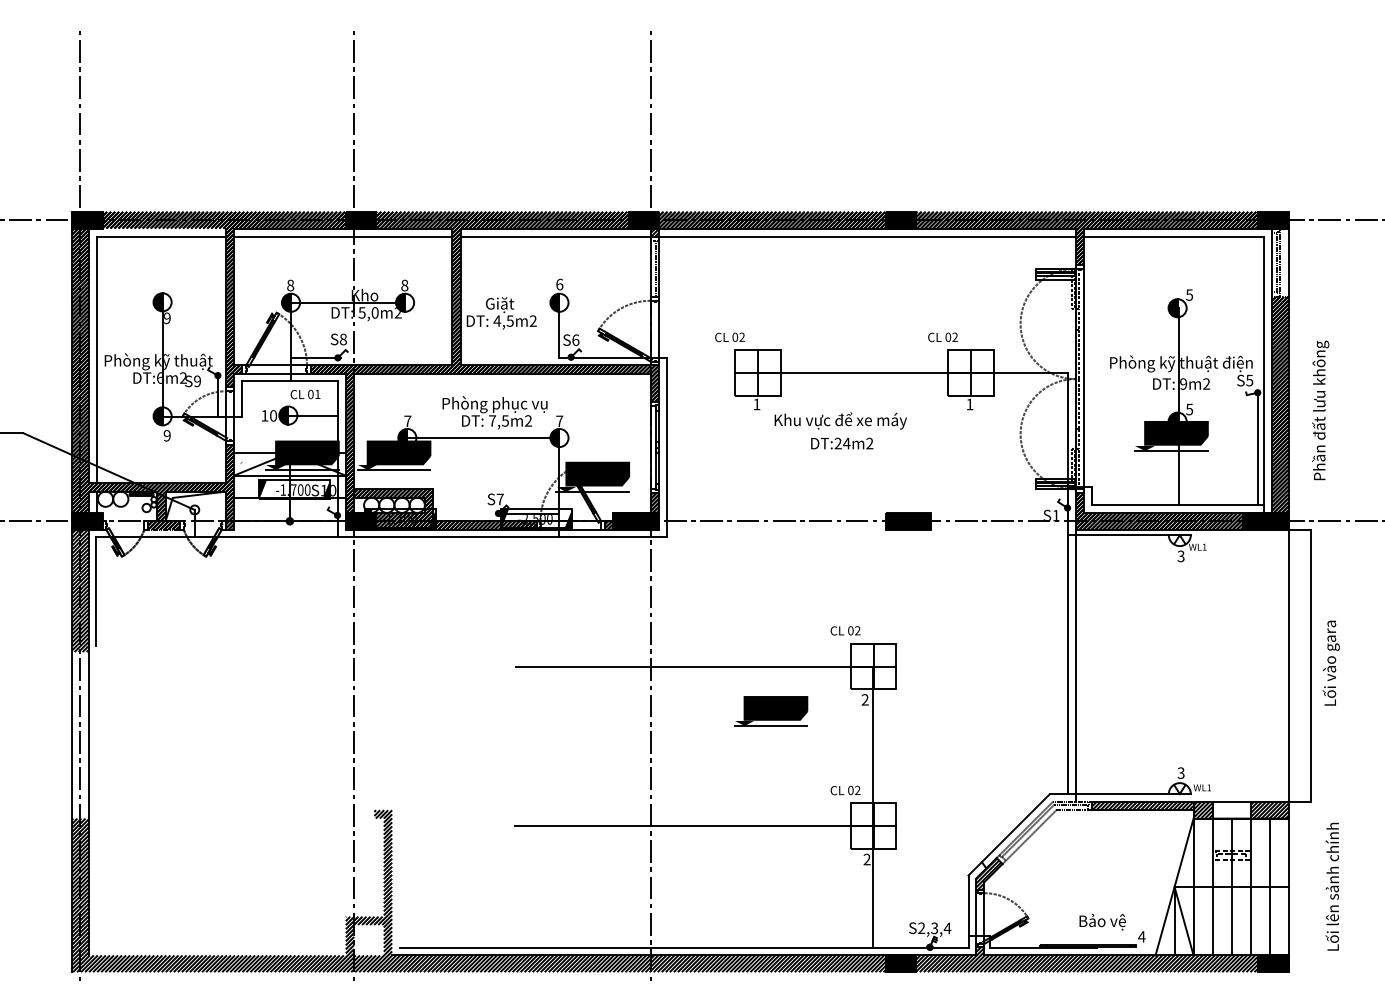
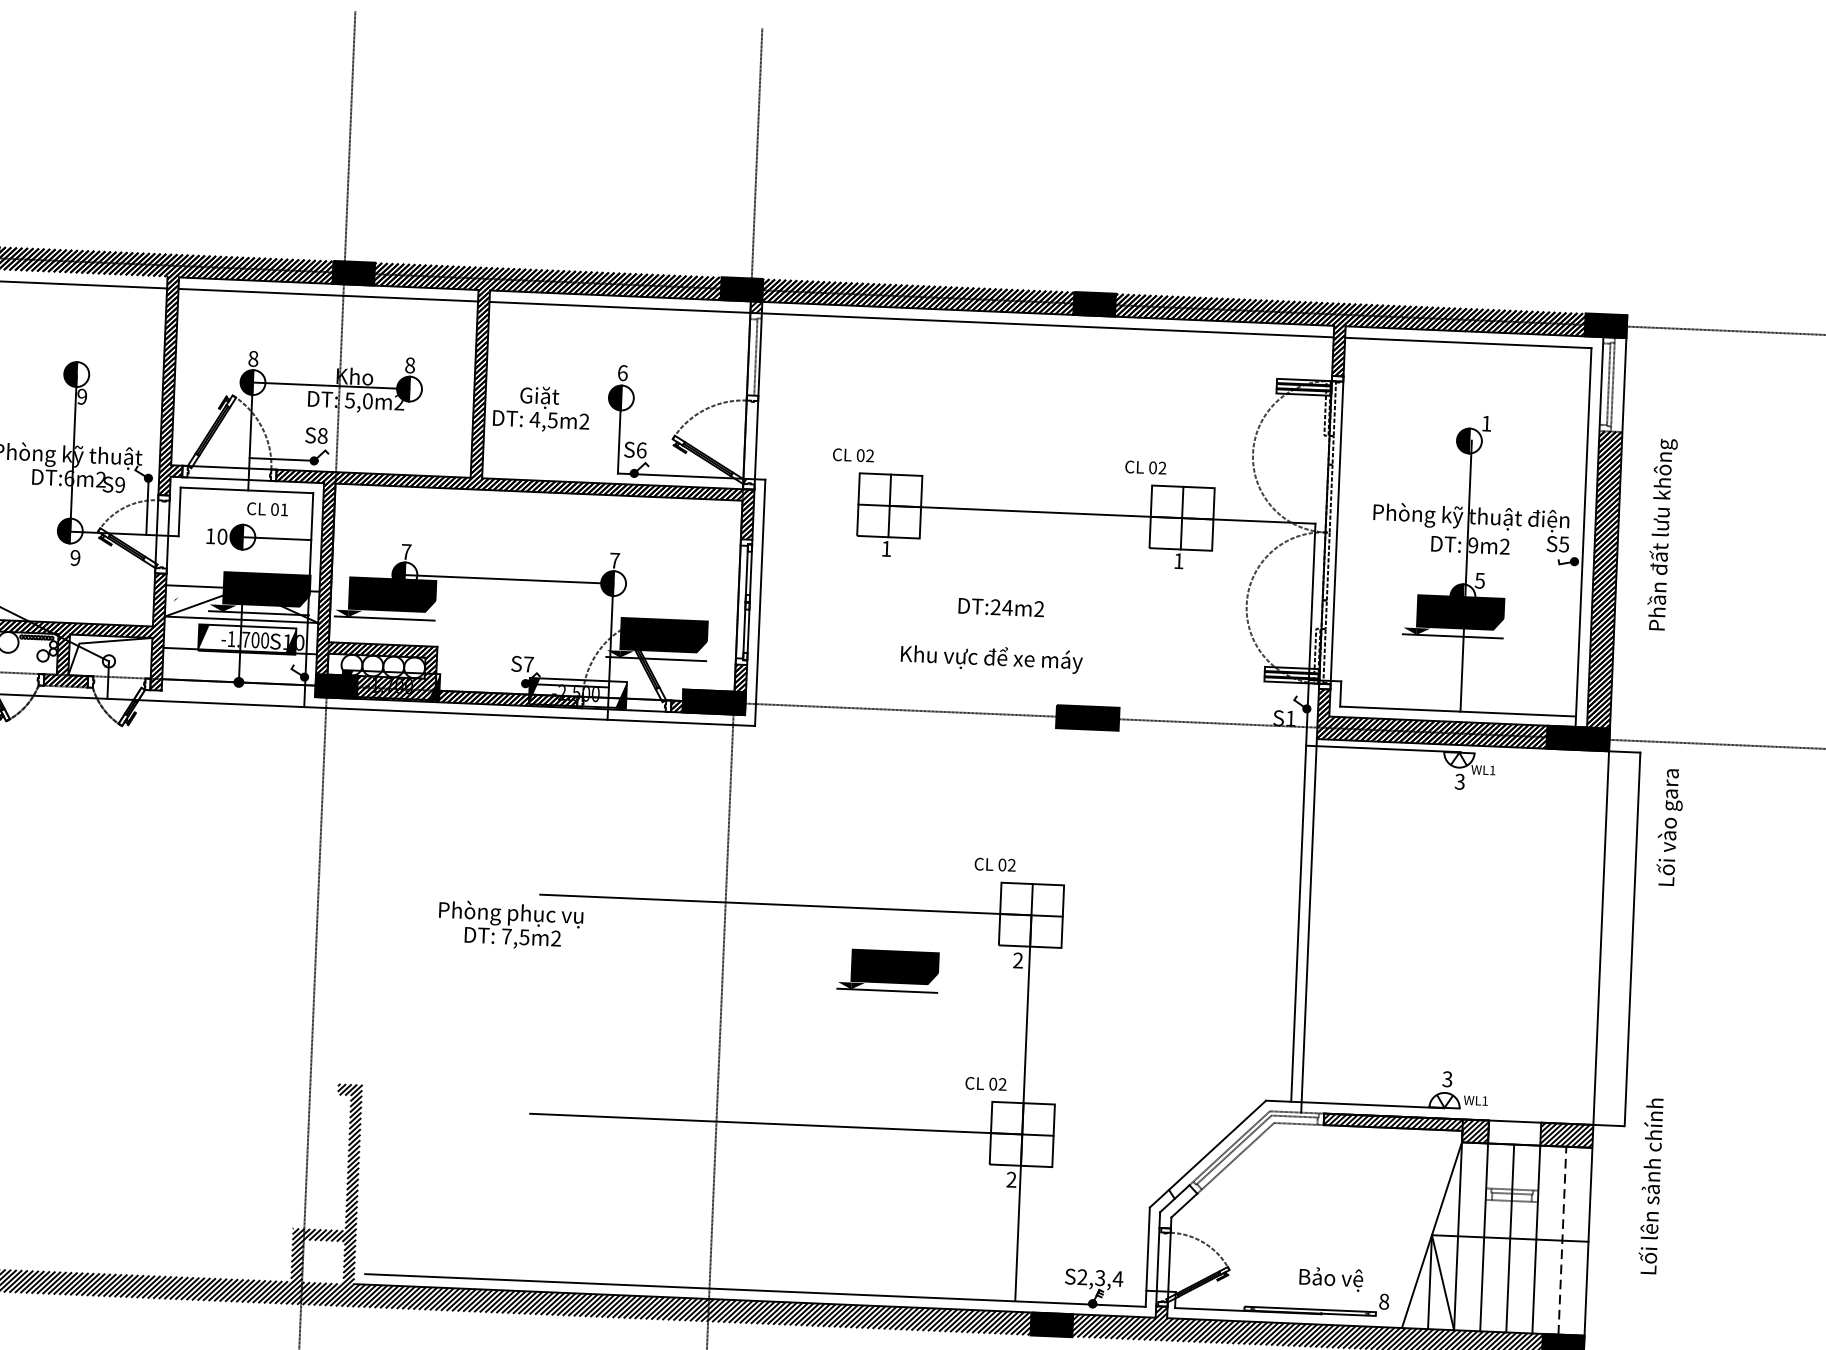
text: (1189, 294) -> (1486, 422), 5 -> 1
text: (1320, 410) -> (1661, 534), moved
text: (494, 412) -> (510, 925), moved
text: (840, 420) -> (991, 657), moved
line: (1257, 448) -> (1571, 638), removed
text: (1330, 662) -> (1668, 826), moved
hatch: (988, 874) -> (1177, 1207), removed
line: (1269, 886) -> (1562, 1239), solid -> dashed
text: (1331, 886) -> (1649, 1185), moved
text: (1141, 936) -> (1383, 1301), 4 -> 8

